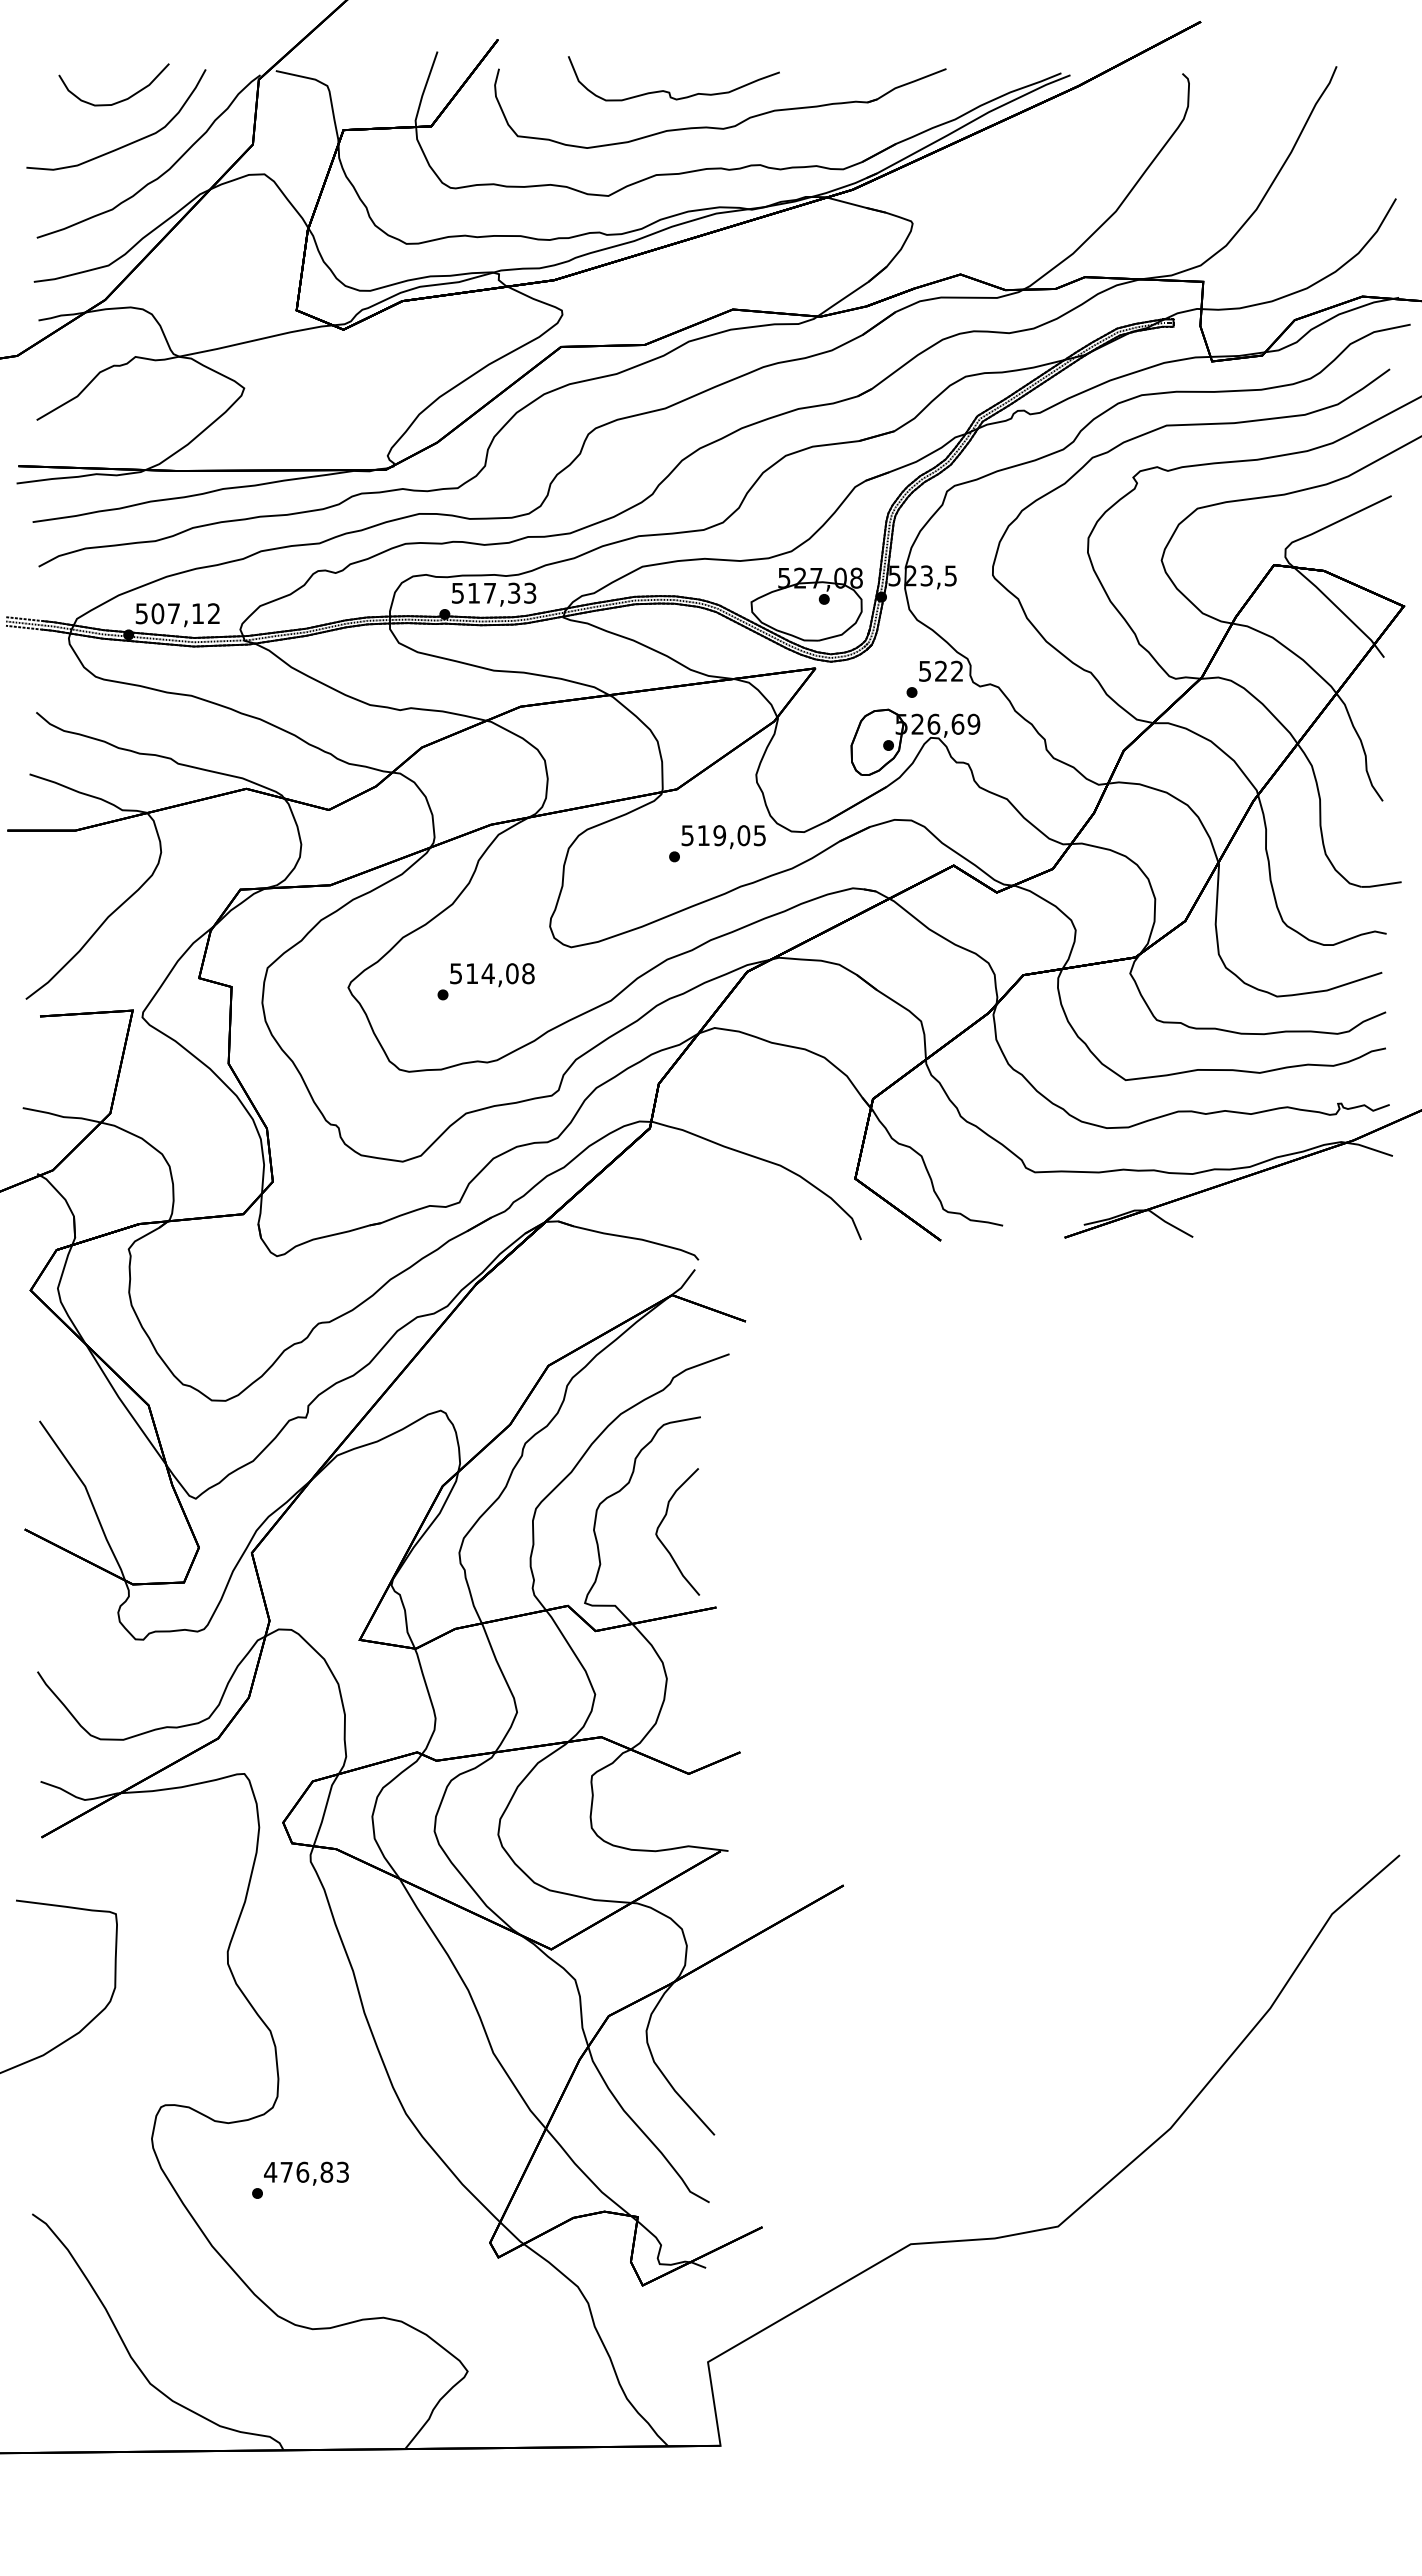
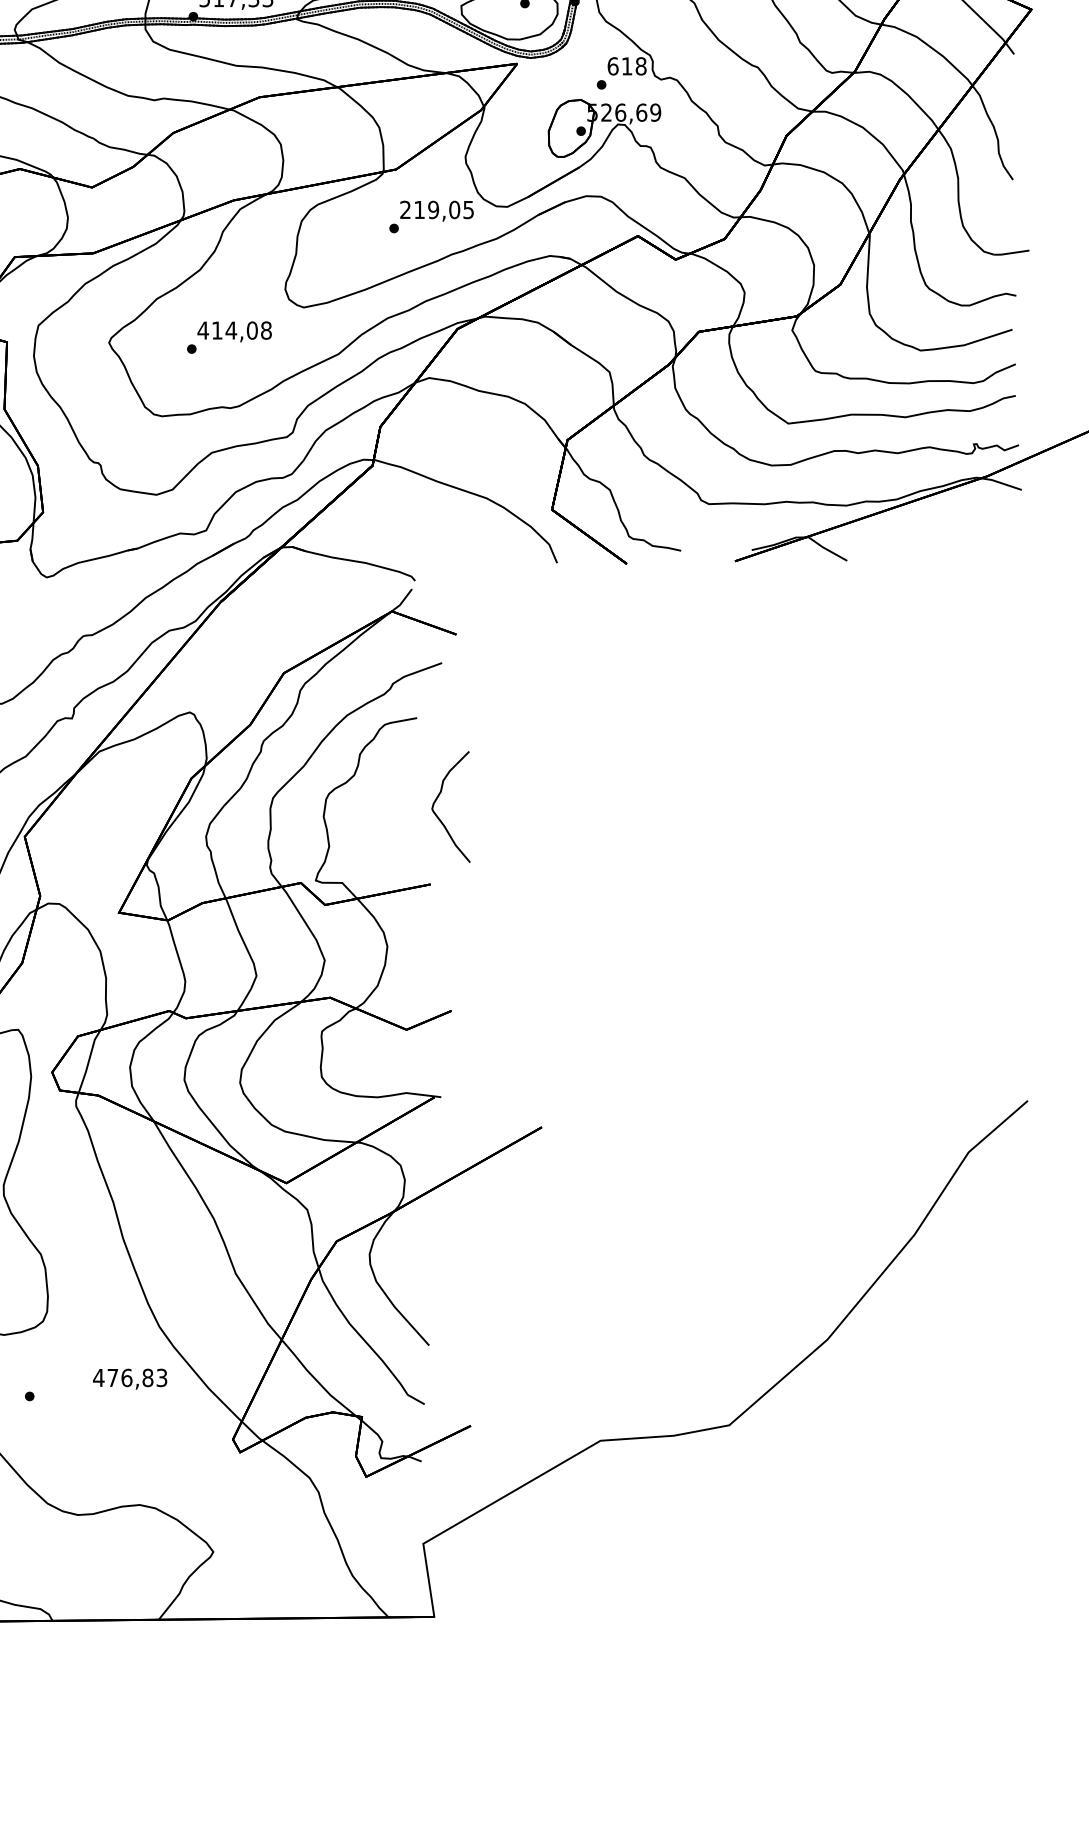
text: (941, 670) -> (627, 65), 522 -> 618
text: (687, 835) -> (405, 209), 519,05 -> 219,05
text: (455, 973) -> (202, 330), 514,08 -> 414,08
part: (661, 1524) -> (436, 800), moved
text: (306, 2173) -> (130, 1378), moved

